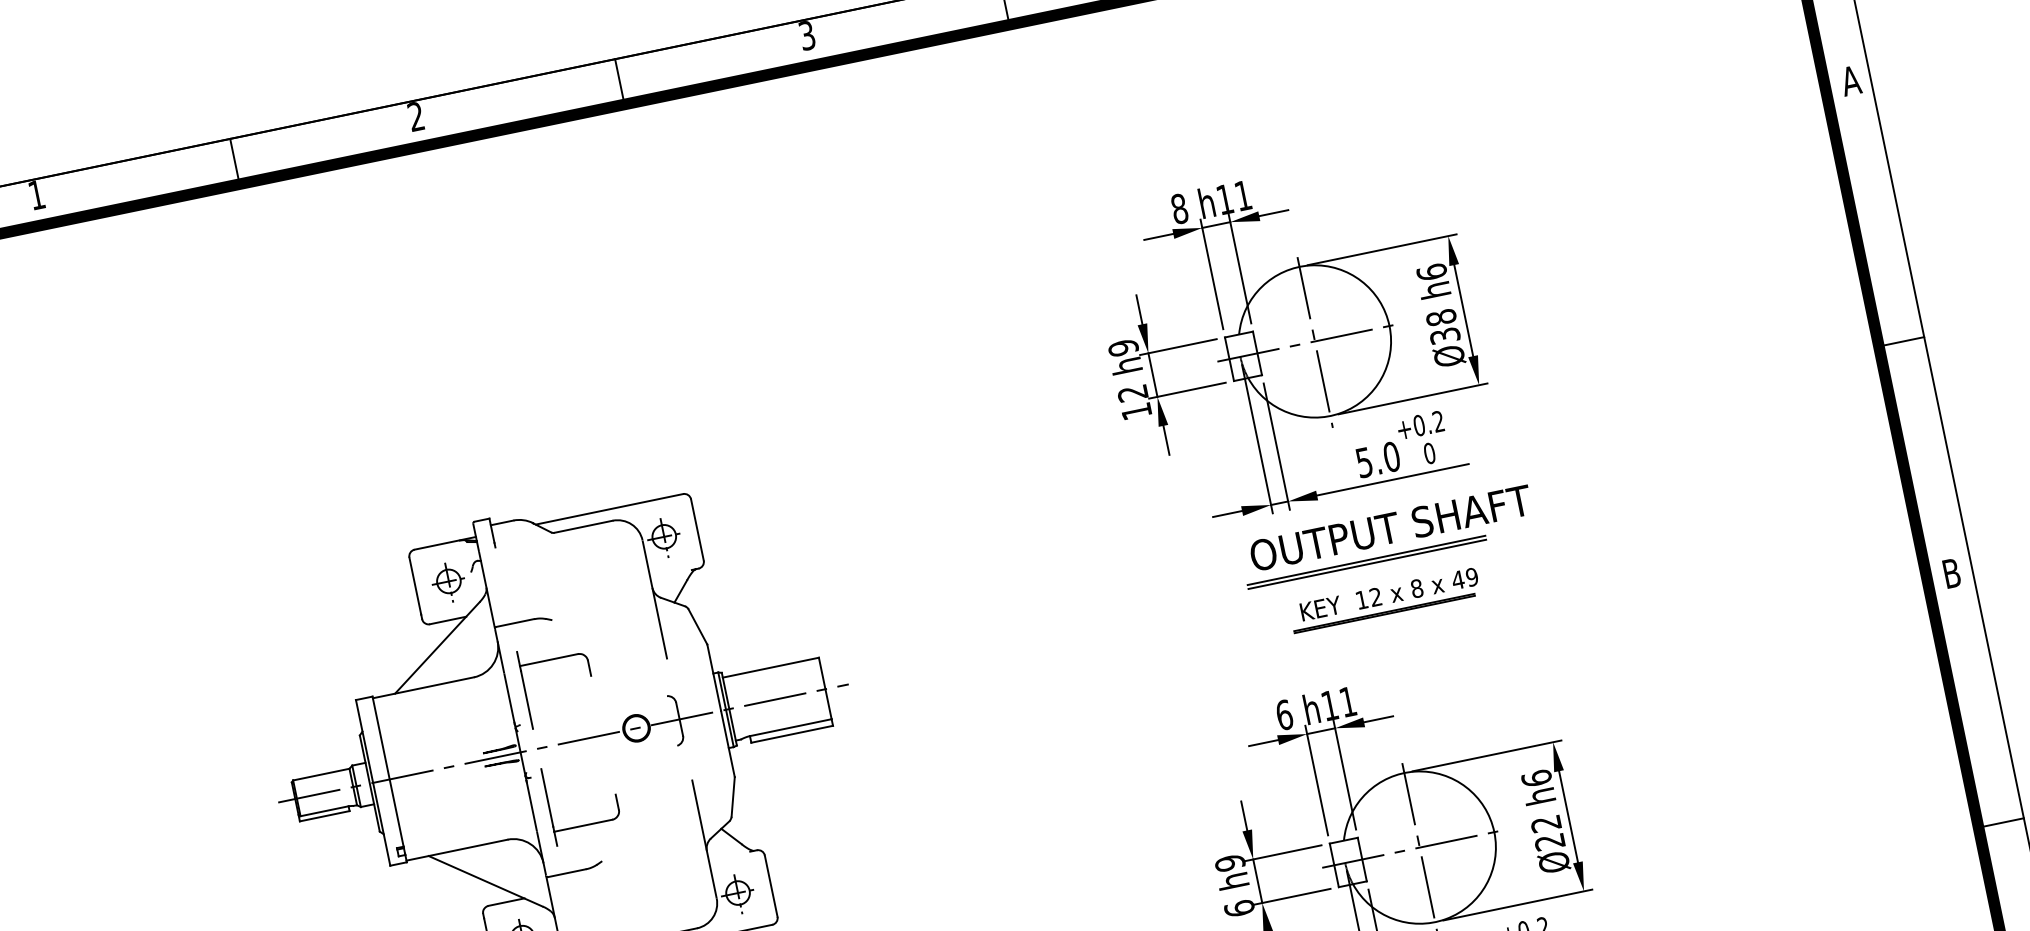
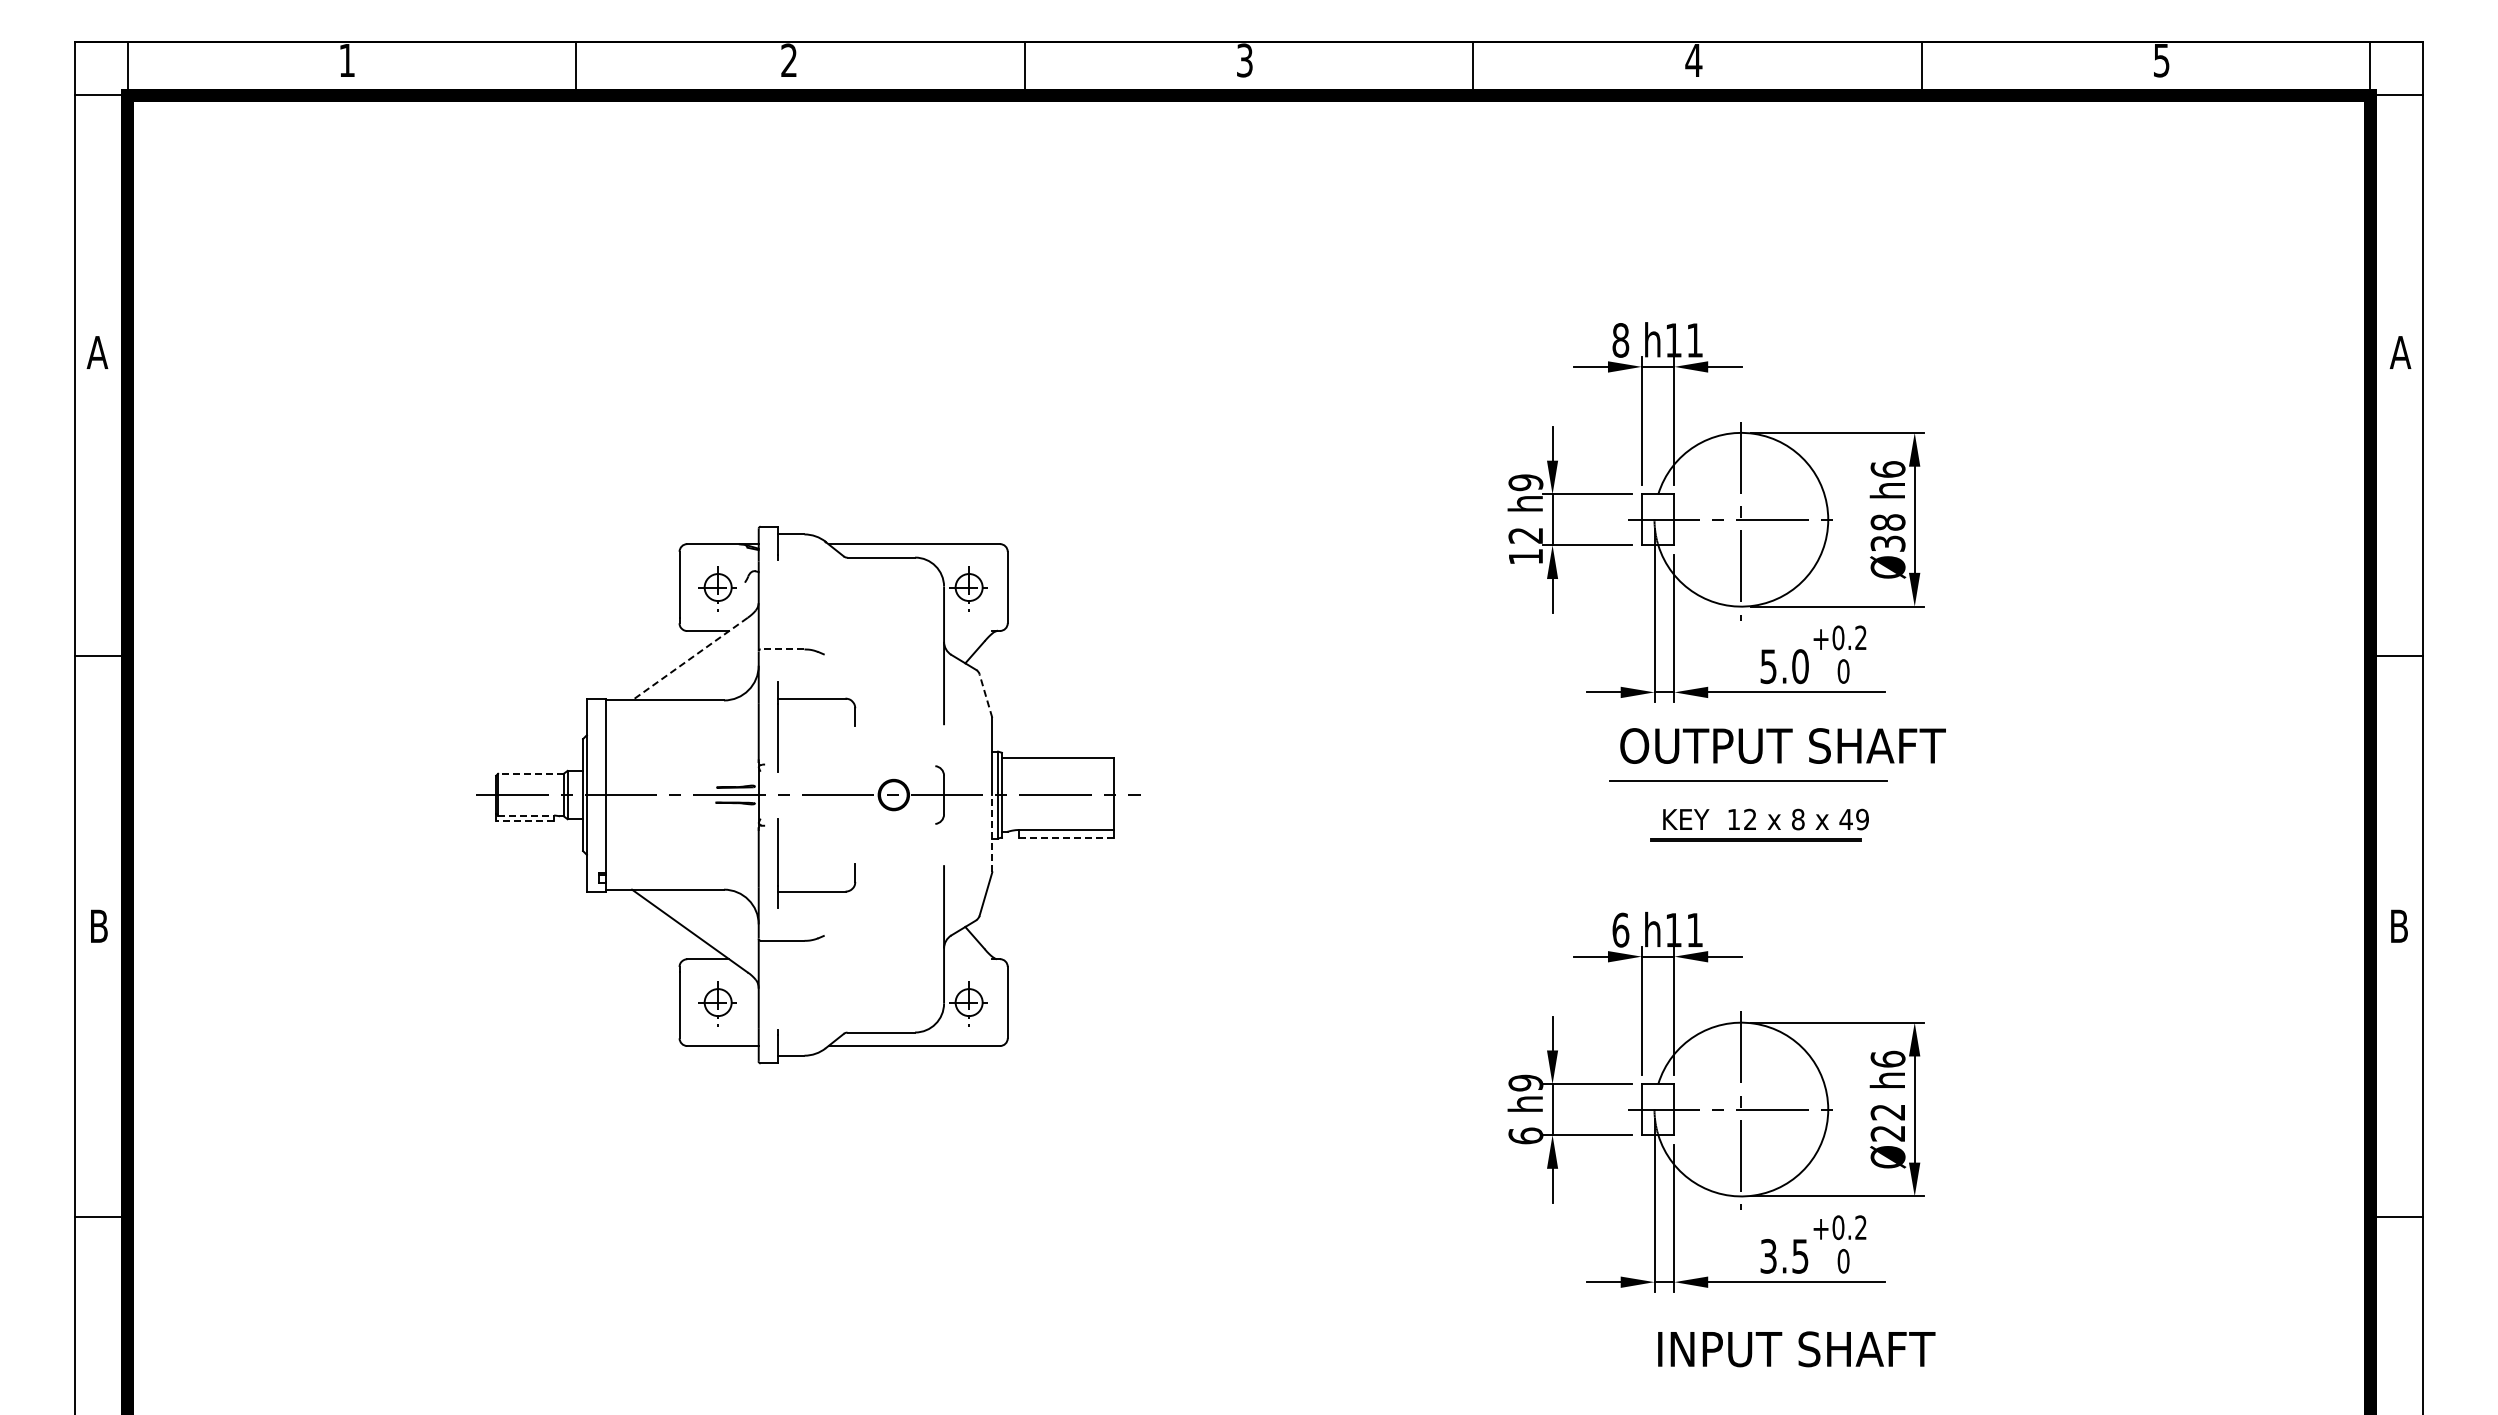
line: (1365, 560) -> (1747, 776), removed
line: (515, 623) -> (782, 649), solid -> dashed
line: (697, 627) -> (985, 696), solid -> dashed
line: (437, 648) -> (689, 659), solid -> dashed
line: (792, 734) -> (1066, 837), solid -> dashed
line: (728, 743) -> (992, 833), solid -> dashed
line: (320, 774) -> (530, 773), solid -> dashed
line: (324, 811) -> (526, 815), solid -> dashed
line: (325, 816) -> (525, 821), solid -> dashed

